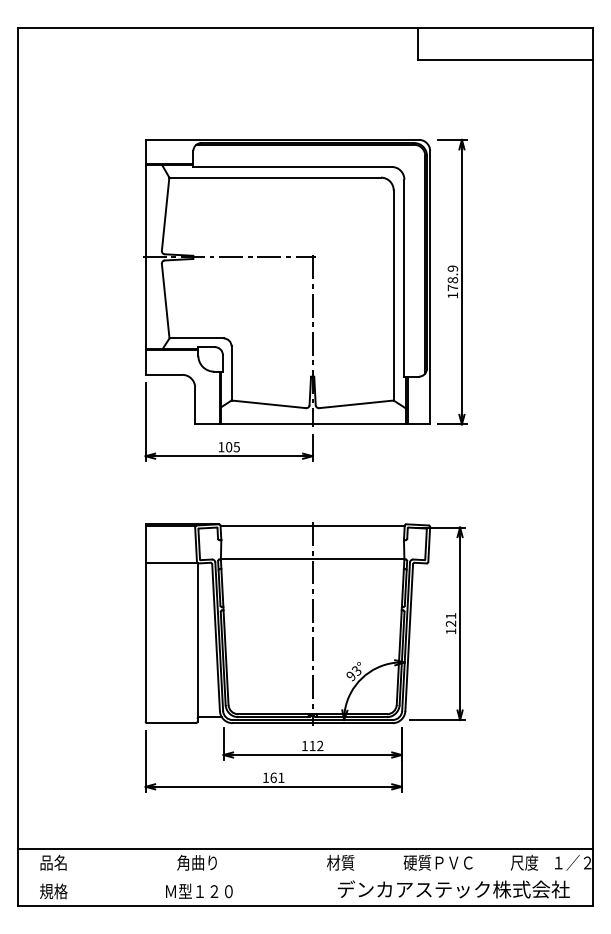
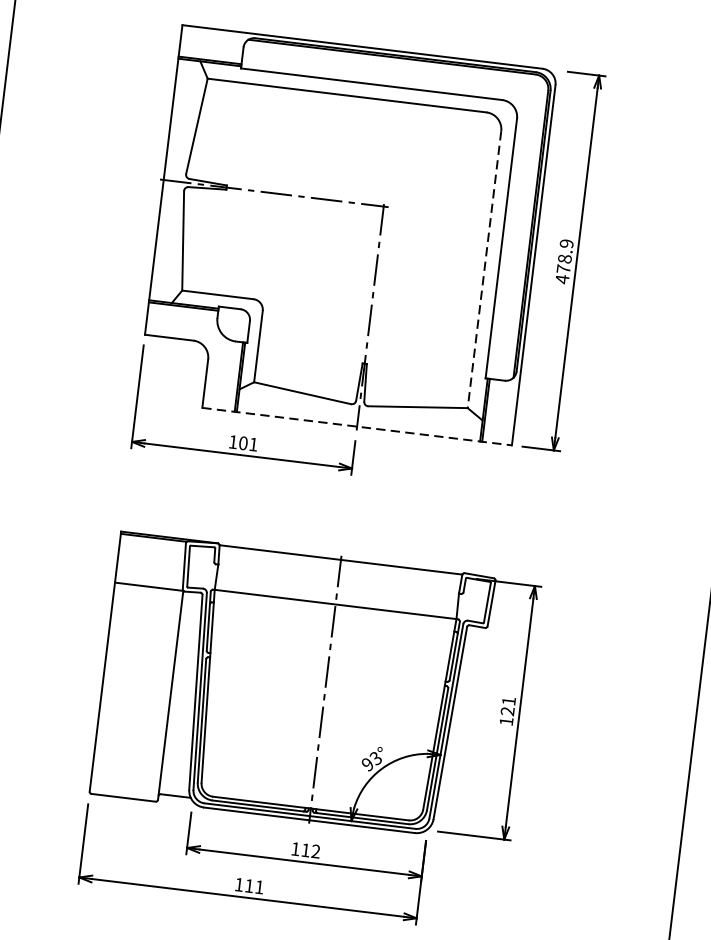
line: (393, 295) -> (484, 269), solid -> dashed
text: (452, 295) -> (561, 279), 178.9 -> 478.9
line: (313, 424) -> (358, 426), solid -> dashed
text: (236, 447) -> (253, 444), 105 -> 101
text: (273, 777) -> (249, 885), 161 -> 111

